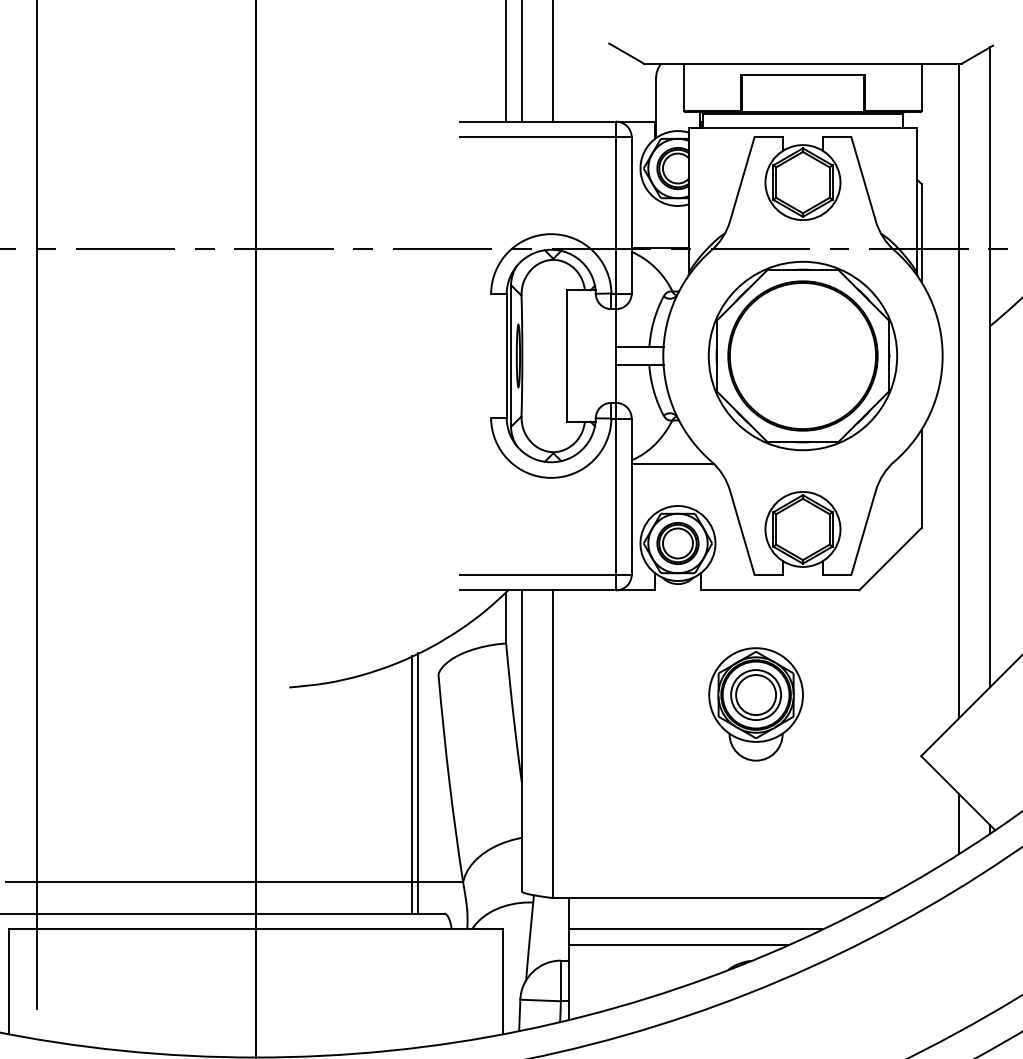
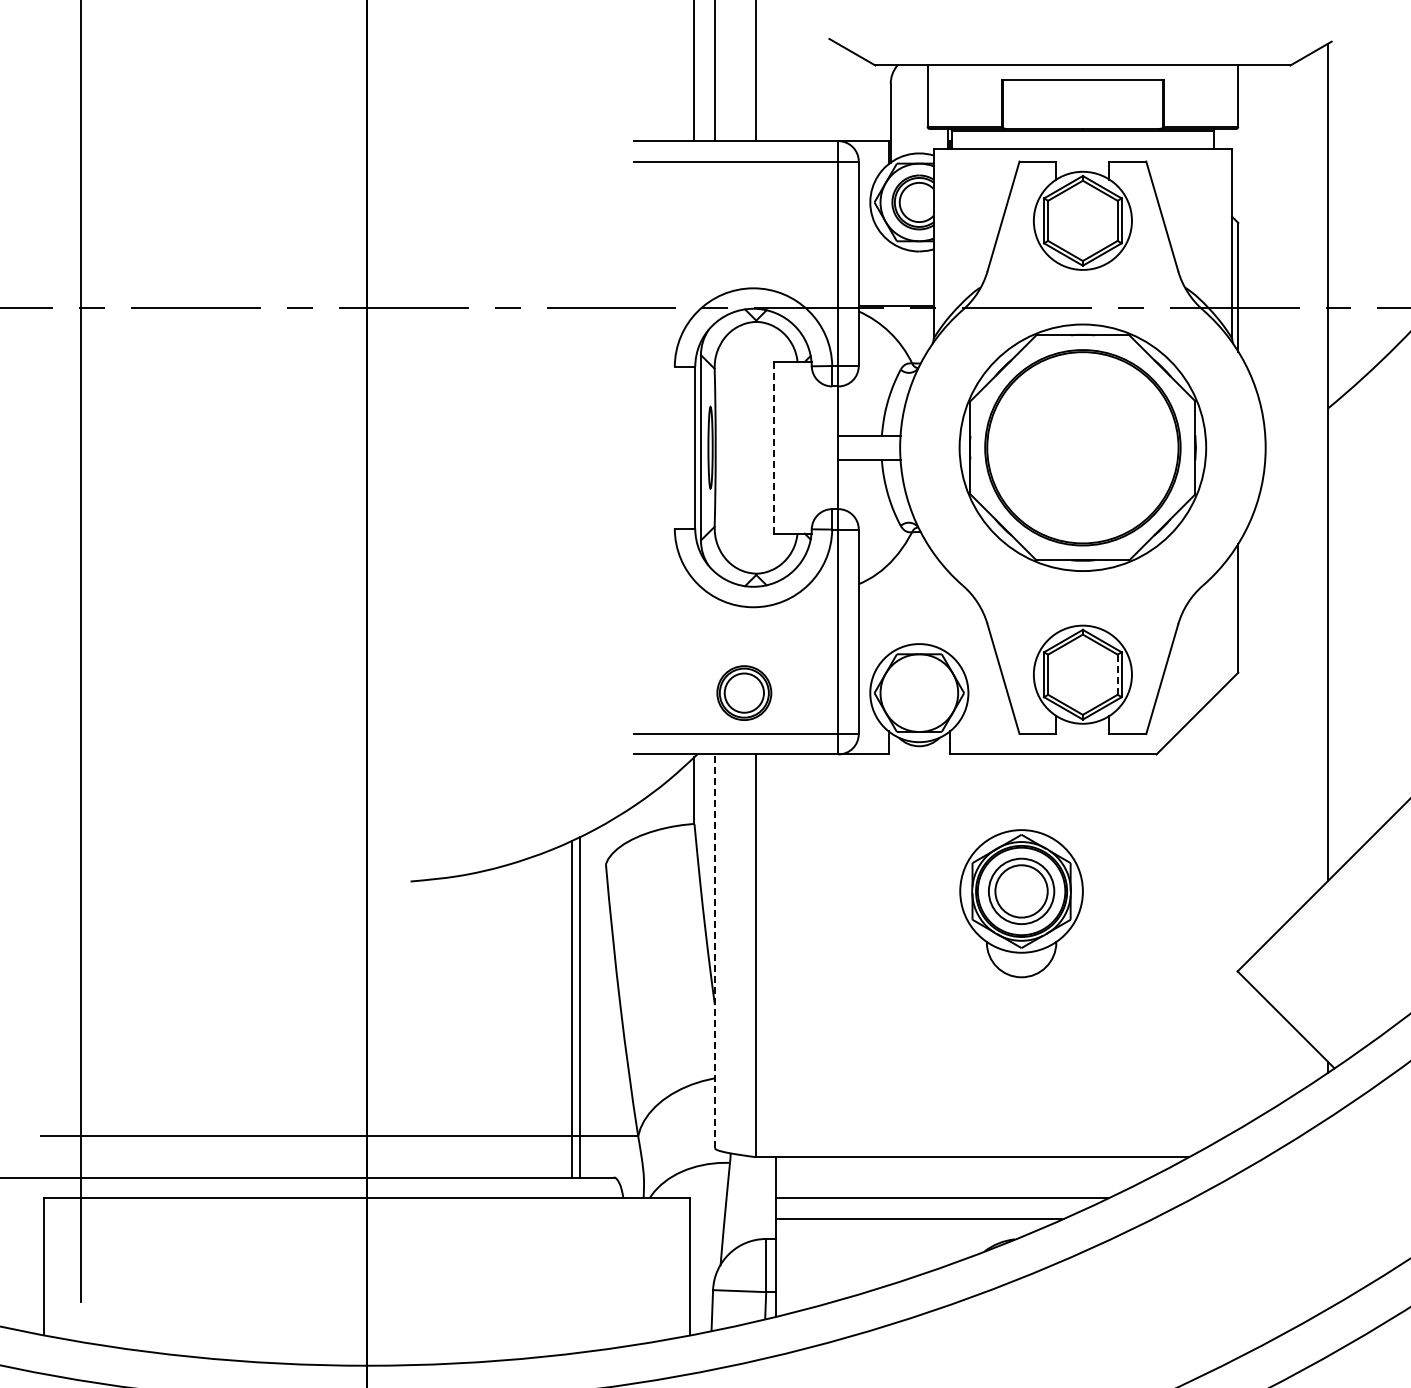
line: (567, 355) -> (774, 447), solid -> dashed
line: (959, 390) -> (1287, 493), removed
line: (672, 464) -> (912, 589), removed
line: (829, 529) -> (1117, 674), solid -> dashed
part: (678, 543) -> (744, 692), moved
line: (521, 740) -> (714, 951), solid -> dashed
line: (959, 824) -> (1287, 1060), removed

